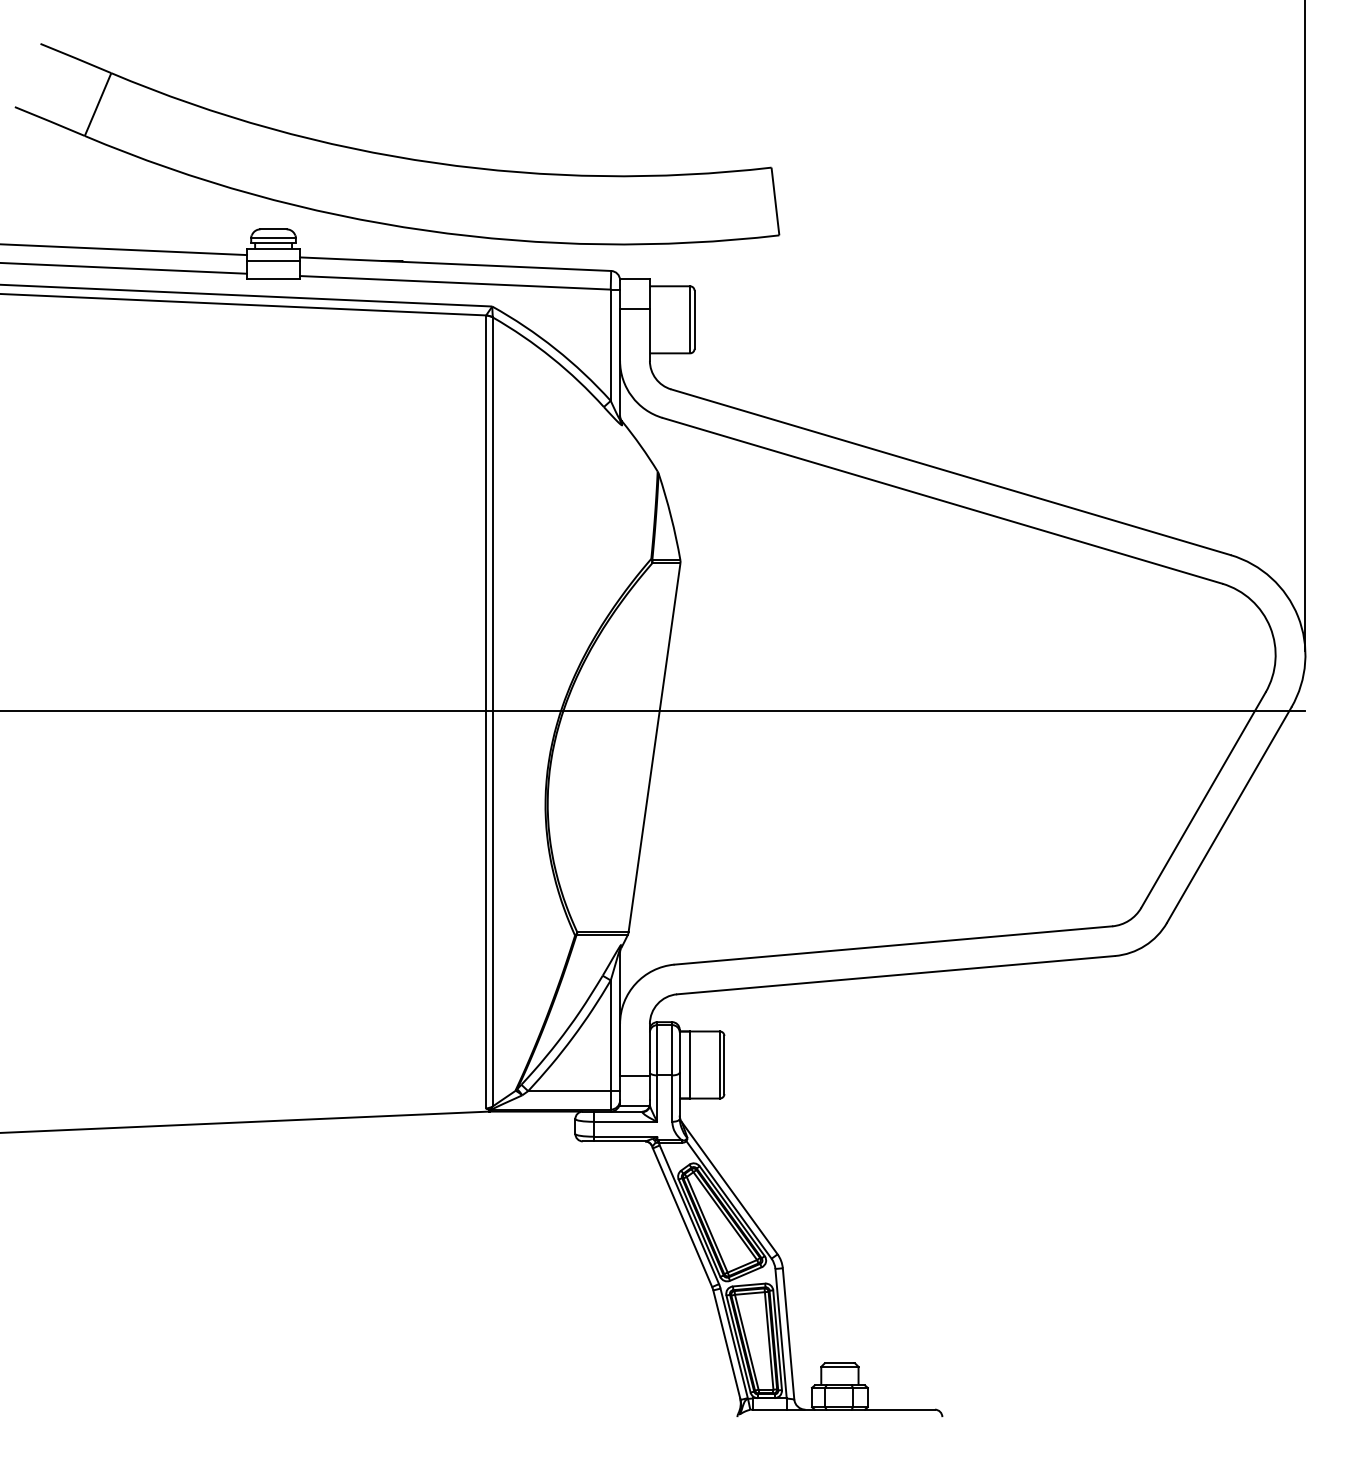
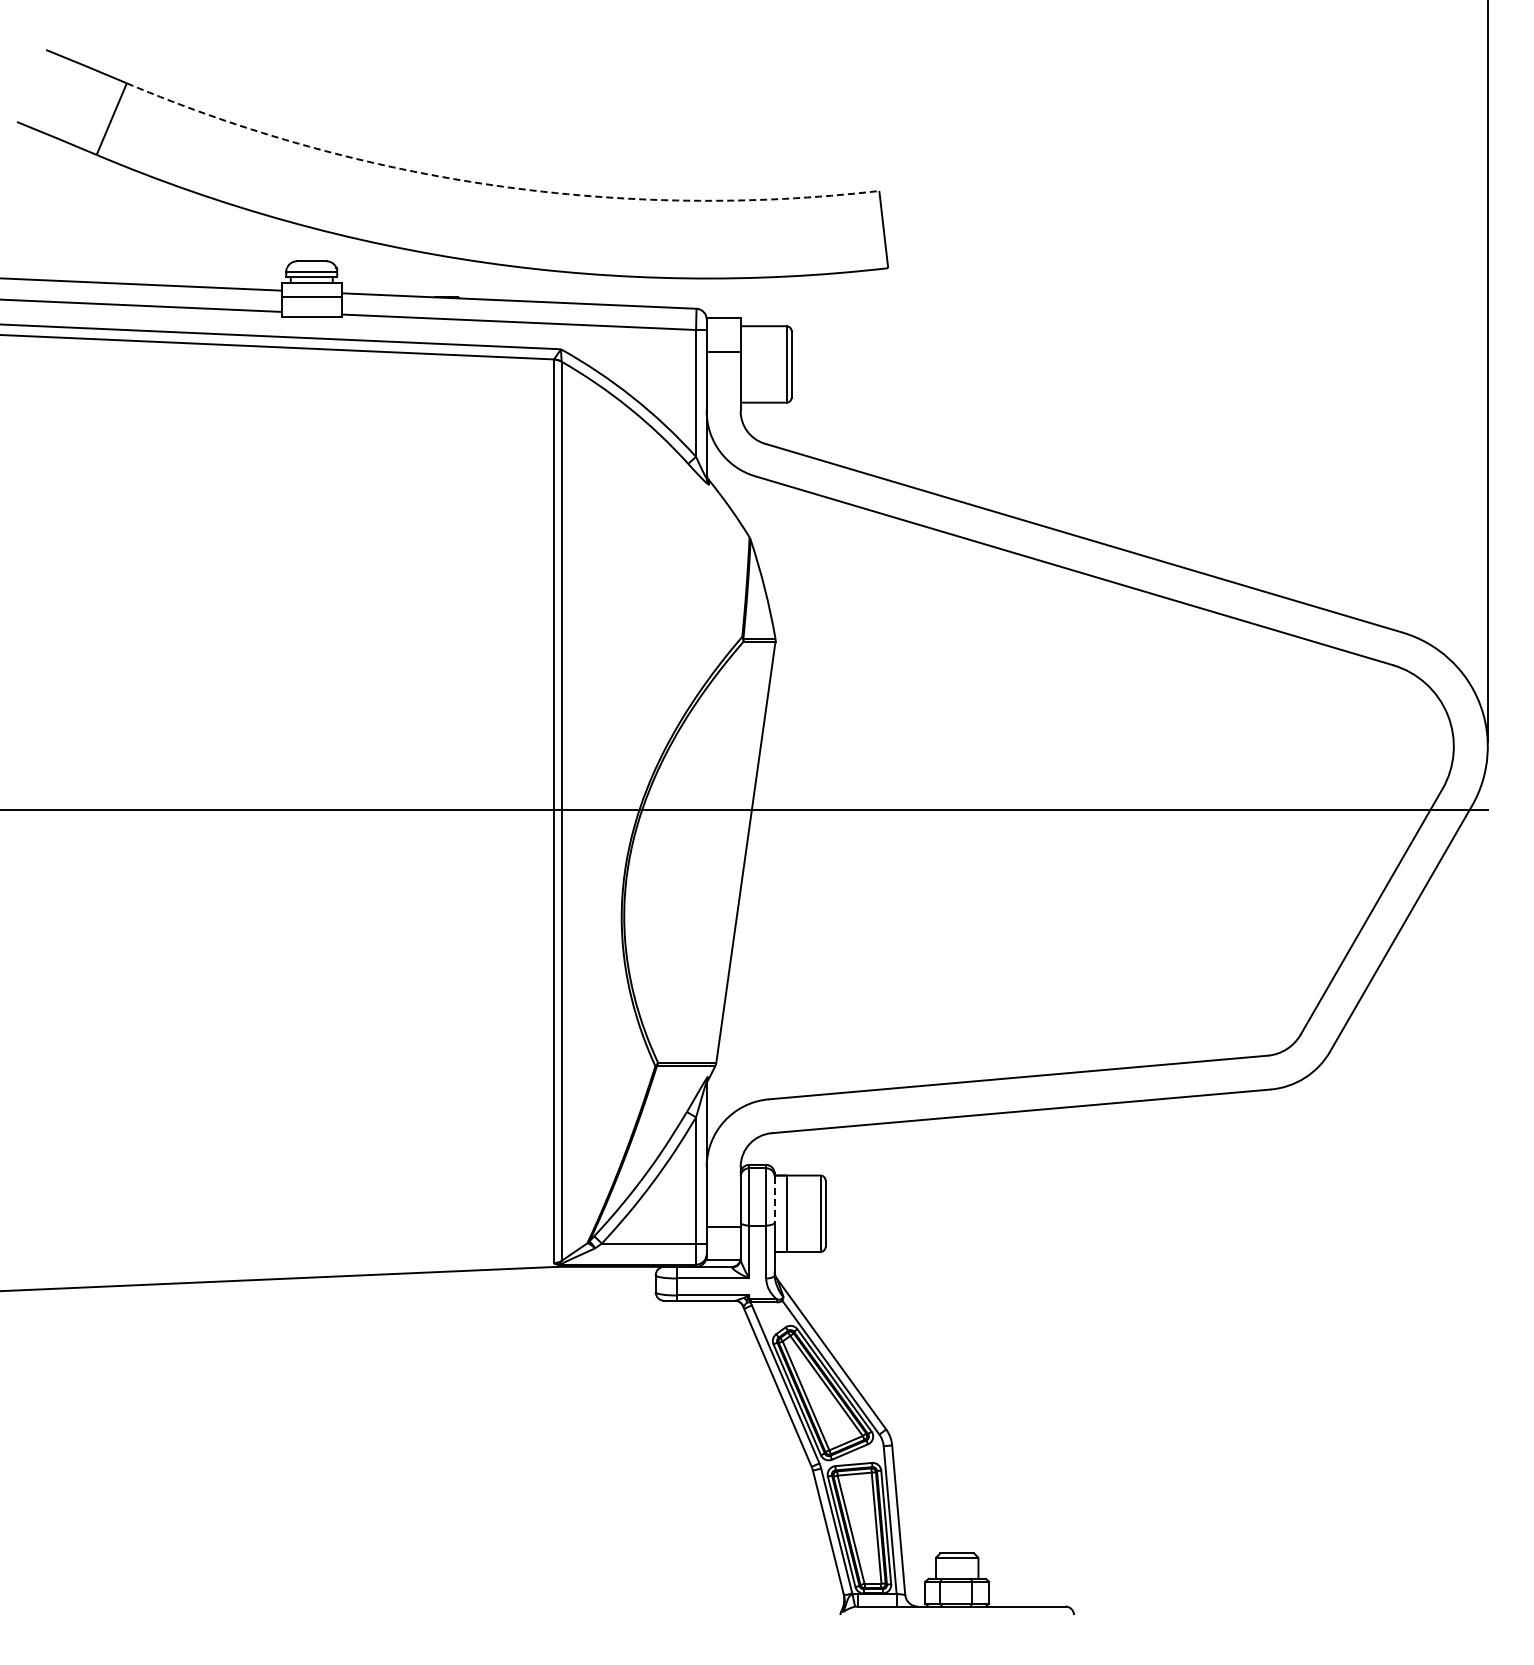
arc: (435, 162) -> (496, 185), solid -> dashed
line: (679, 1052) -> (774, 1199), solid -> dashed

